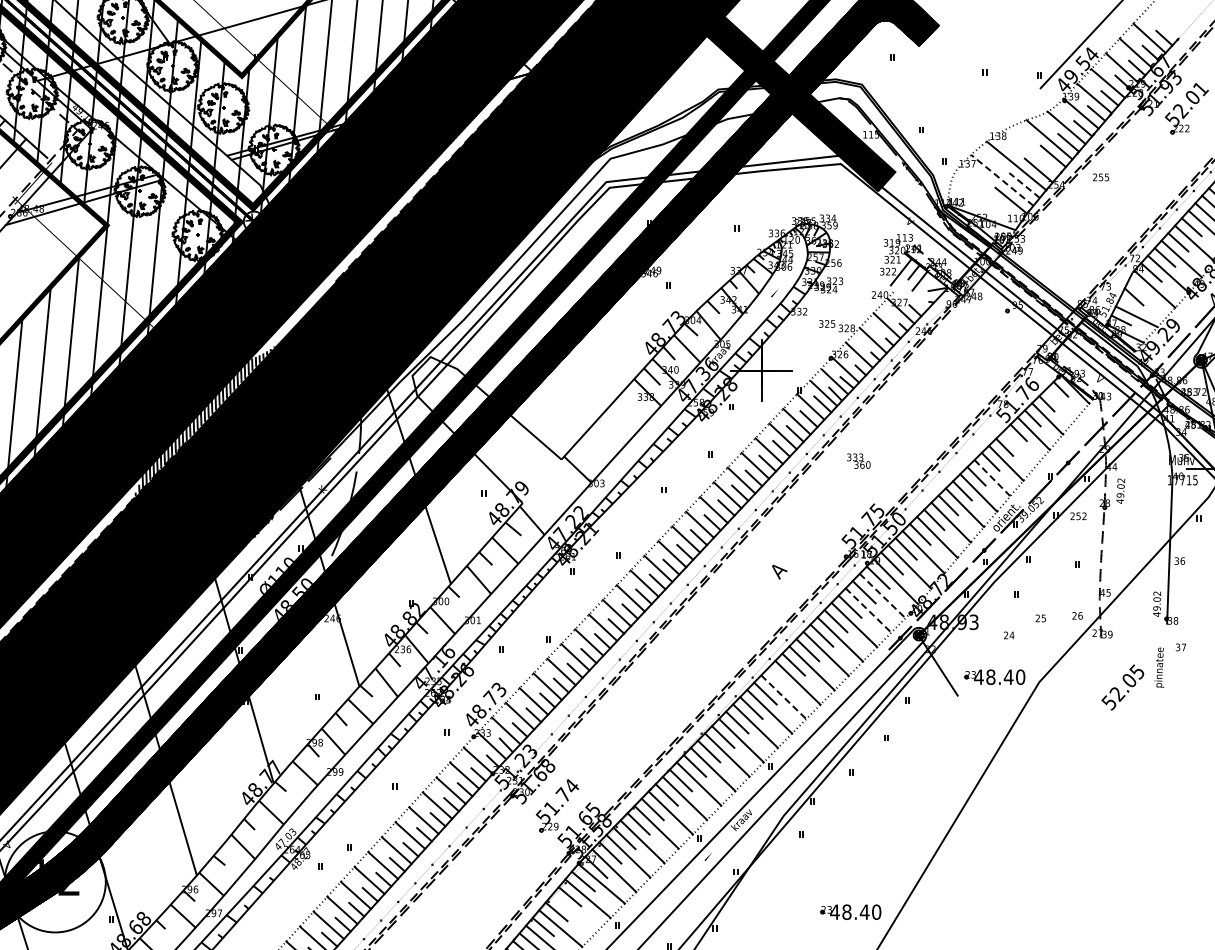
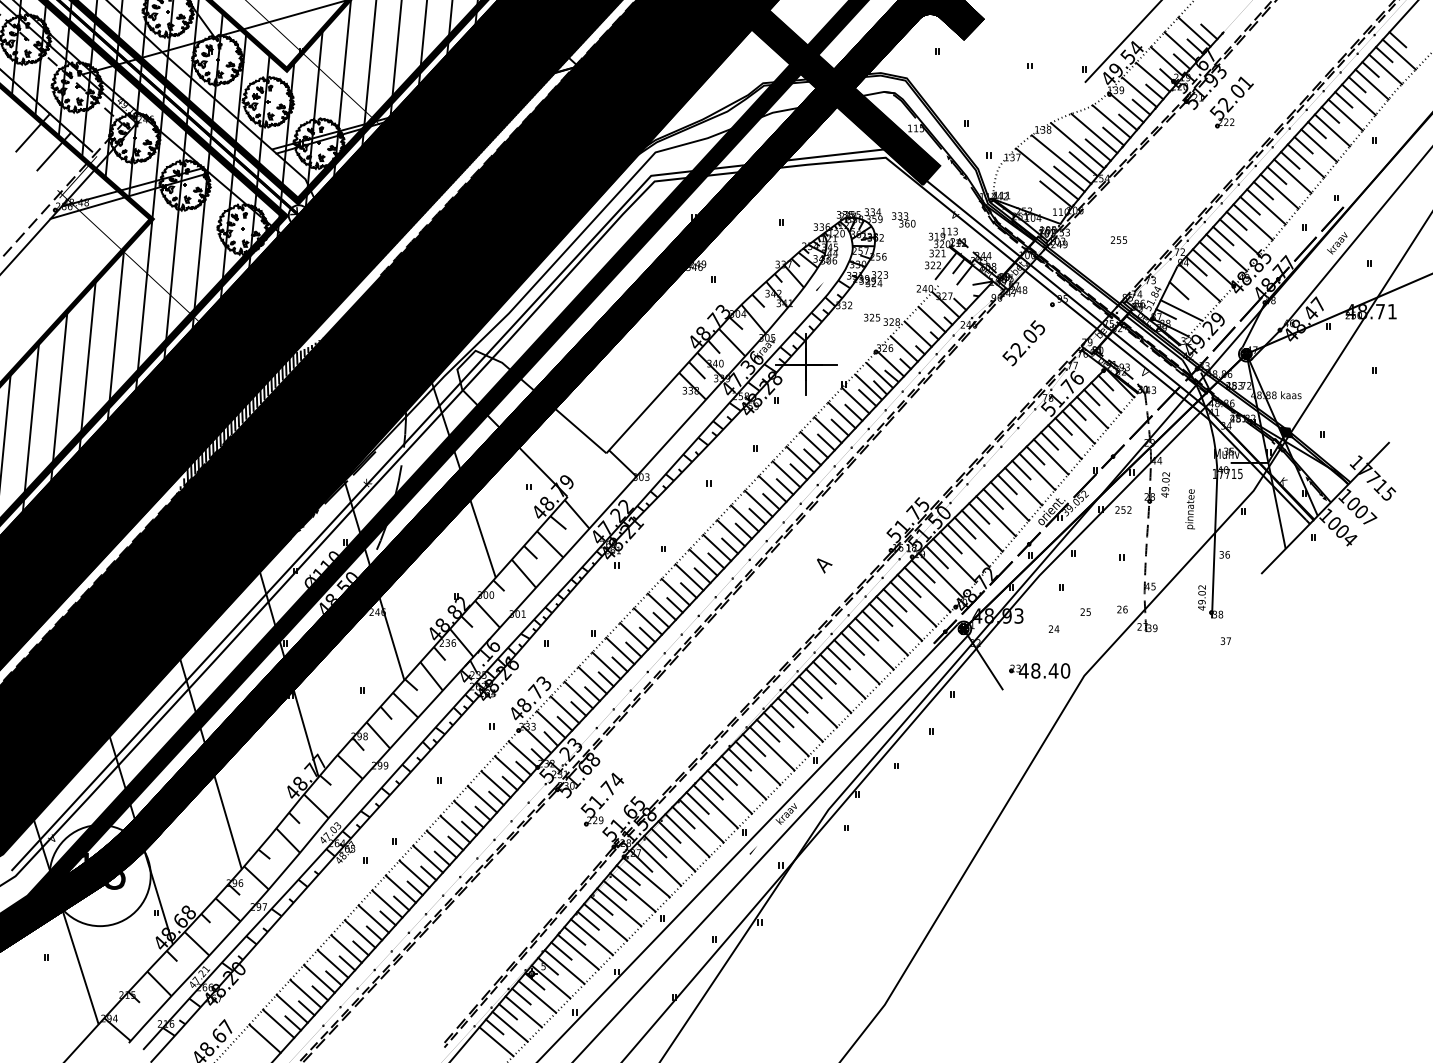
line: (1032, 151) -> (1077, 145), added
text: (1100, 176) -> (1118, 239), moved
line: (1001, 179) -> (1046, 173), dashed -> solid
line: (1024, 185) -> (1069, 179), dashed -> solid
line: (1061, 403) -> (1106, 397), added
line: (1019, 448) -> (1064, 442), added
text: (858, 460) -> (903, 219), moved
line: (992, 478) -> (1037, 472), dashed -> solid
line: (882, 595) -> (927, 589), dashed -> solid
line: (868, 610) -> (913, 604), dashed -> solid
text: (1158, 667) -> (1189, 509), moved
line: (779, 678) -> (824, 672), added
text: (1122, 687) -> (1023, 343), moved
line: (784, 697) -> (829, 691), dashed -> solid
text: (69, 886) -> (114, 880), 12 -> 18
part: (850, 911) -> (895, 905), removed
line: (574, 913) -> (619, 907), added

